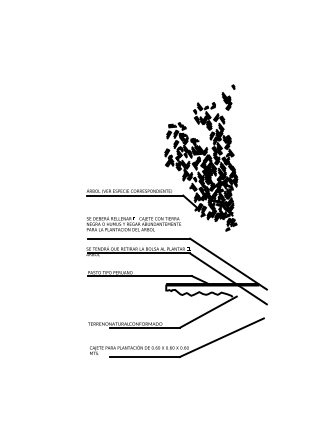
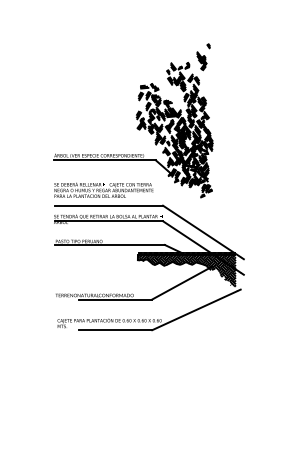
hatch: (212, 300) -> (186, 270), added

